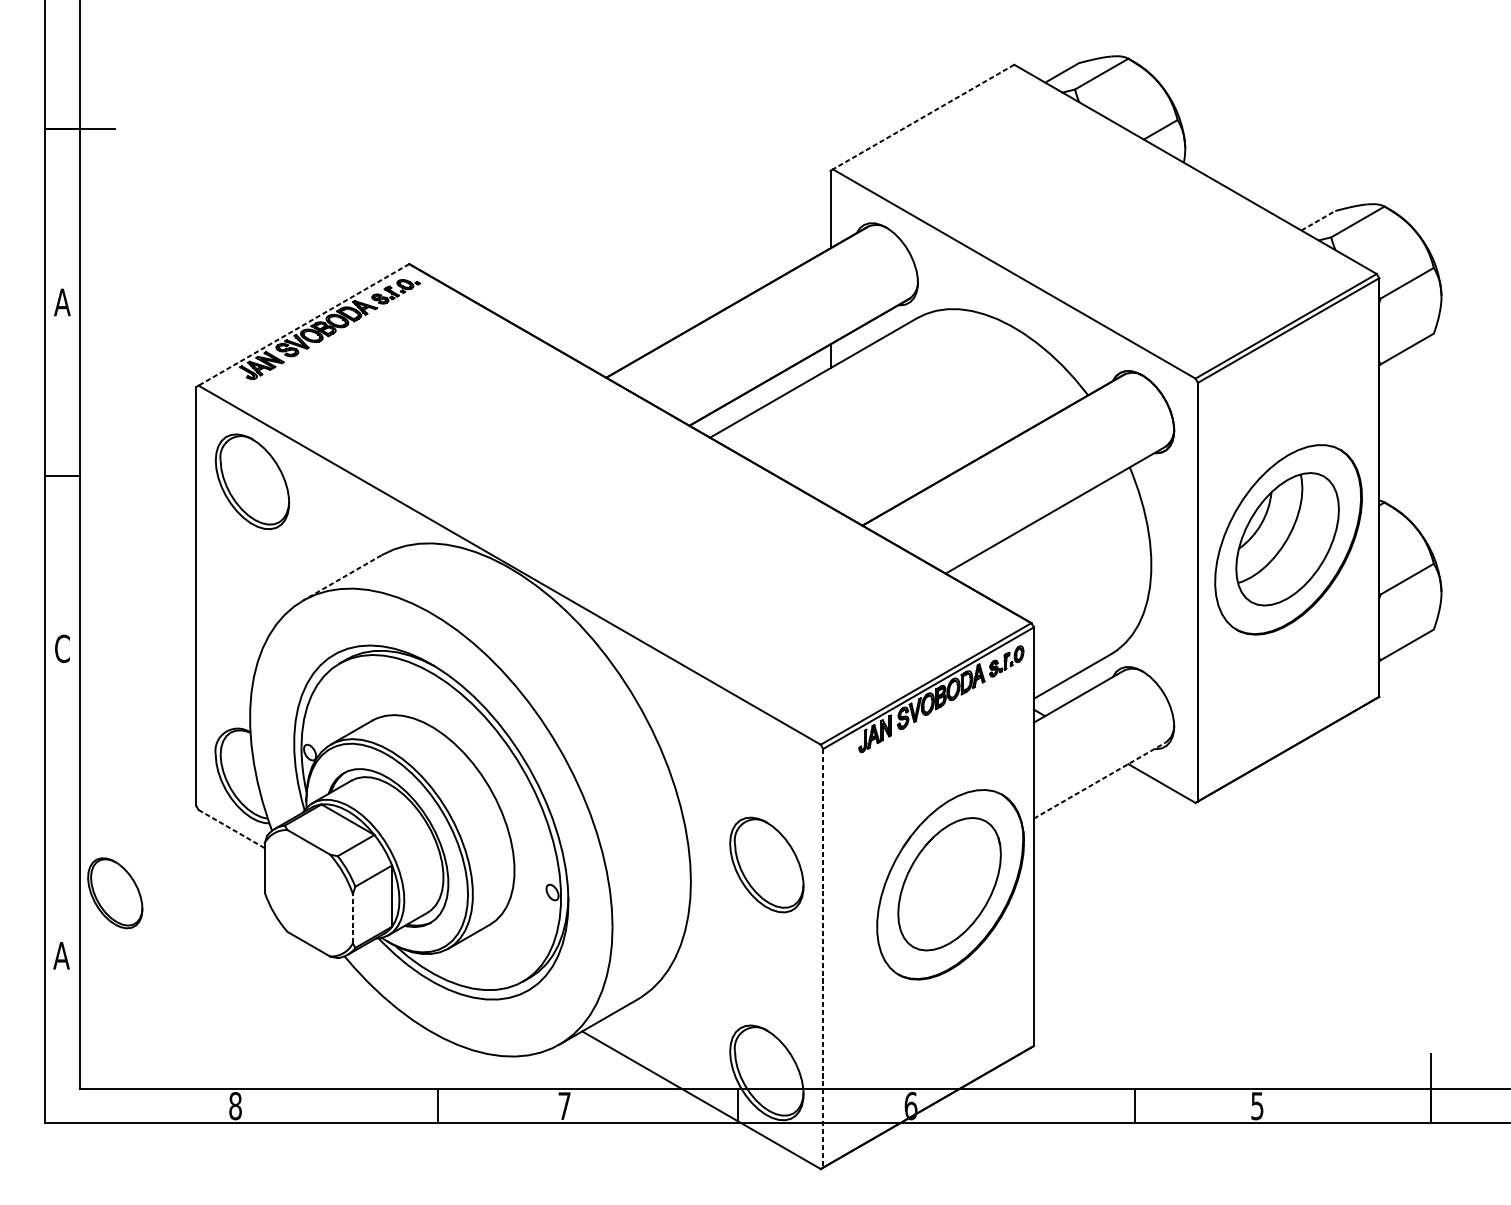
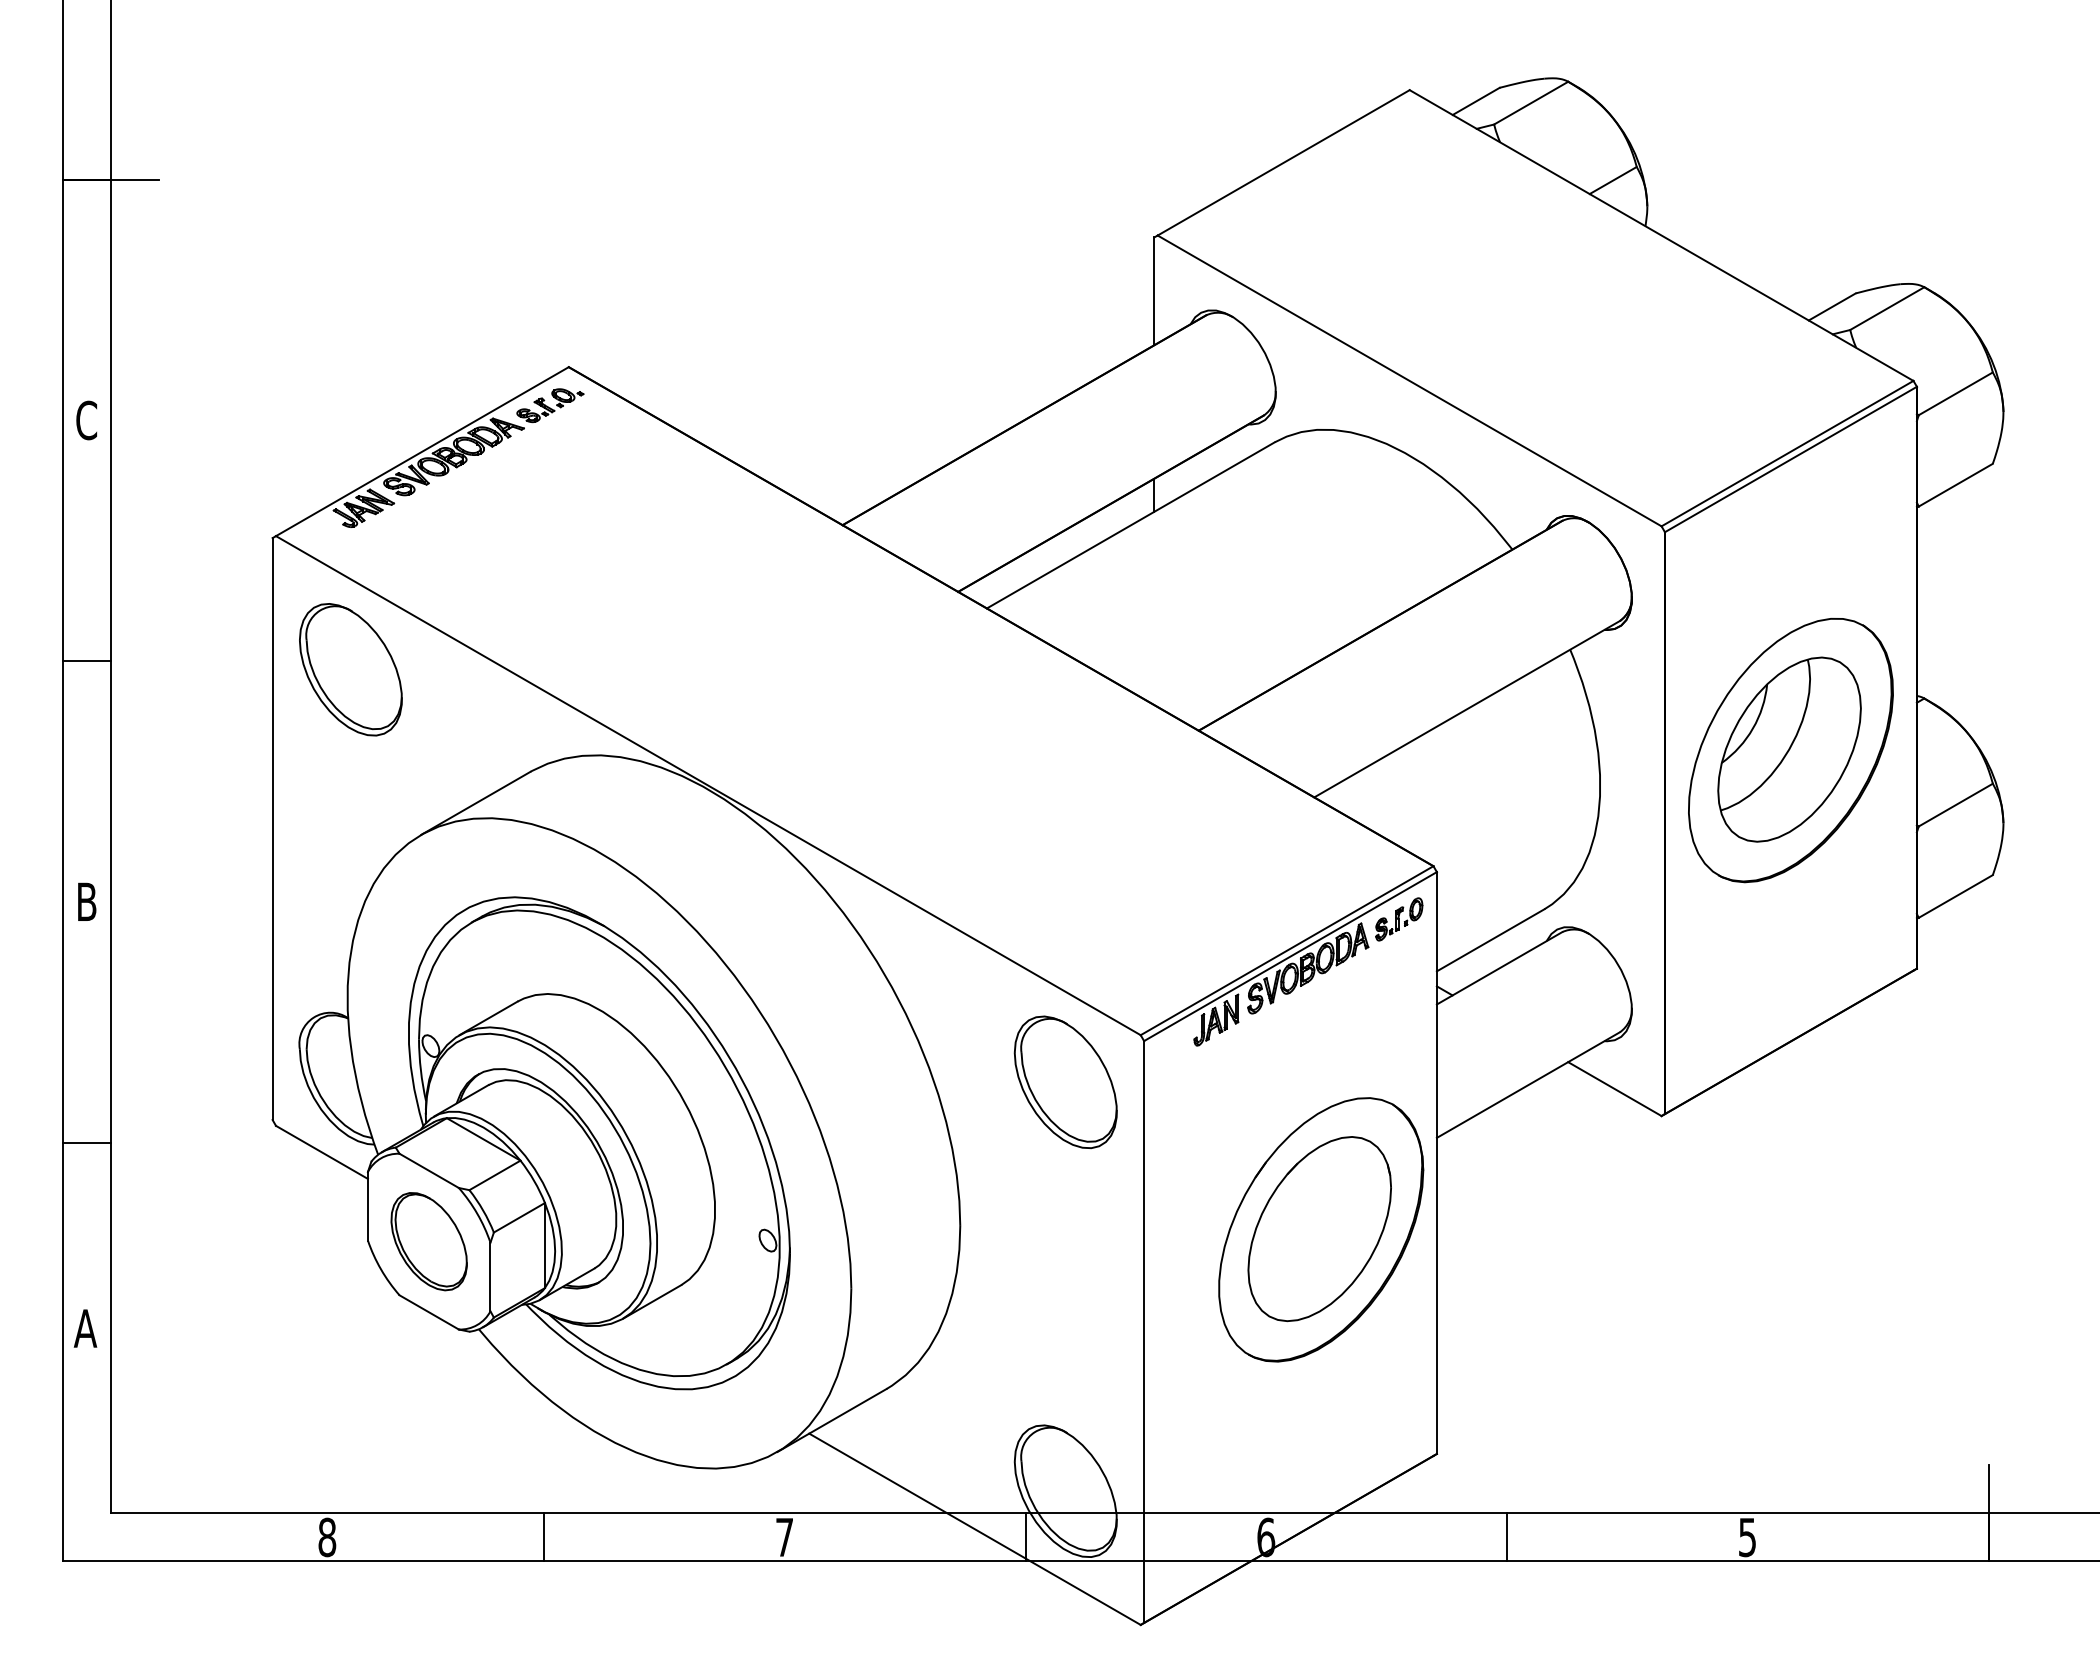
line: (923, 117) -> (1283, 163), dashed -> solid
line: (1318, 220) -> (1832, 306), dashed -> solid
text: (62, 302) -> (86, 420), A -> C
line: (303, 324) -> (421, 451), dashed -> solid
line: (342, 578) -> (475, 803), dashed -> solid
text: (62, 648) -> (86, 901), C -> B
line: (1099, 780) -> (1528, 1085), dashed -> solid
line: (62, 821) -> (87, 1142), added
line: (232, 829) -> (322, 1152), dashed -> solid
part: (766, 865) -> (1065, 1082), moved
part: (114, 893) -> (428, 1241), moved
line: (352, 918) -> (490, 1276), dashed -> solid
line: (823, 958) -> (1144, 1332), dashed -> solid
line: (437, 1106) -> (544, 1537), moved
line: (1135, 1106) -> (1507, 1537), moved

